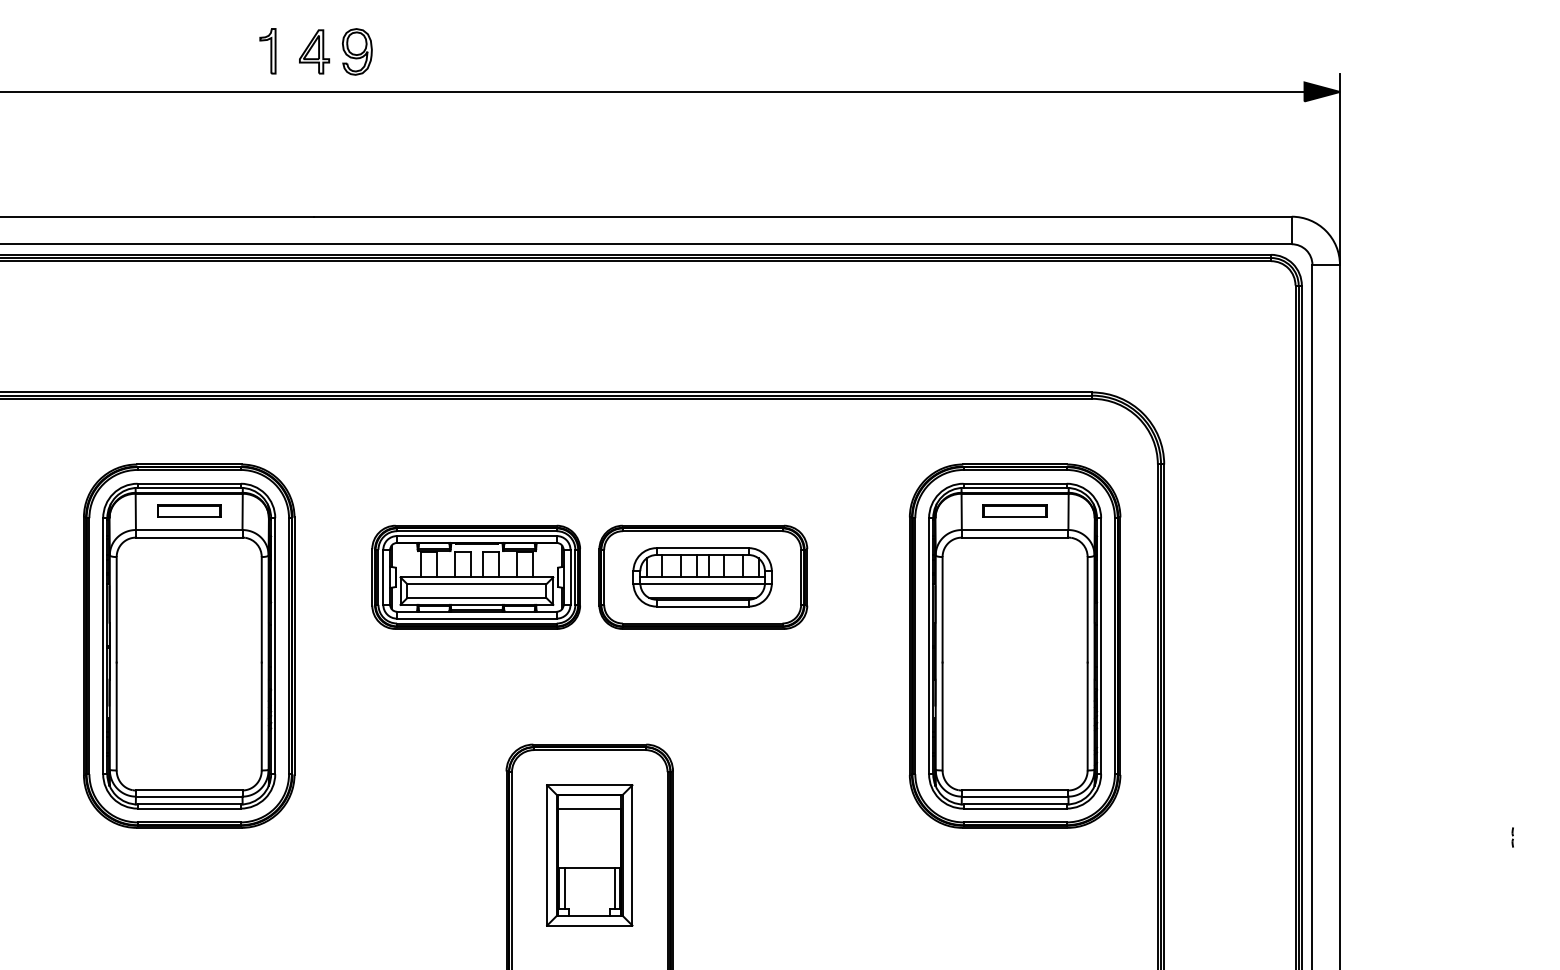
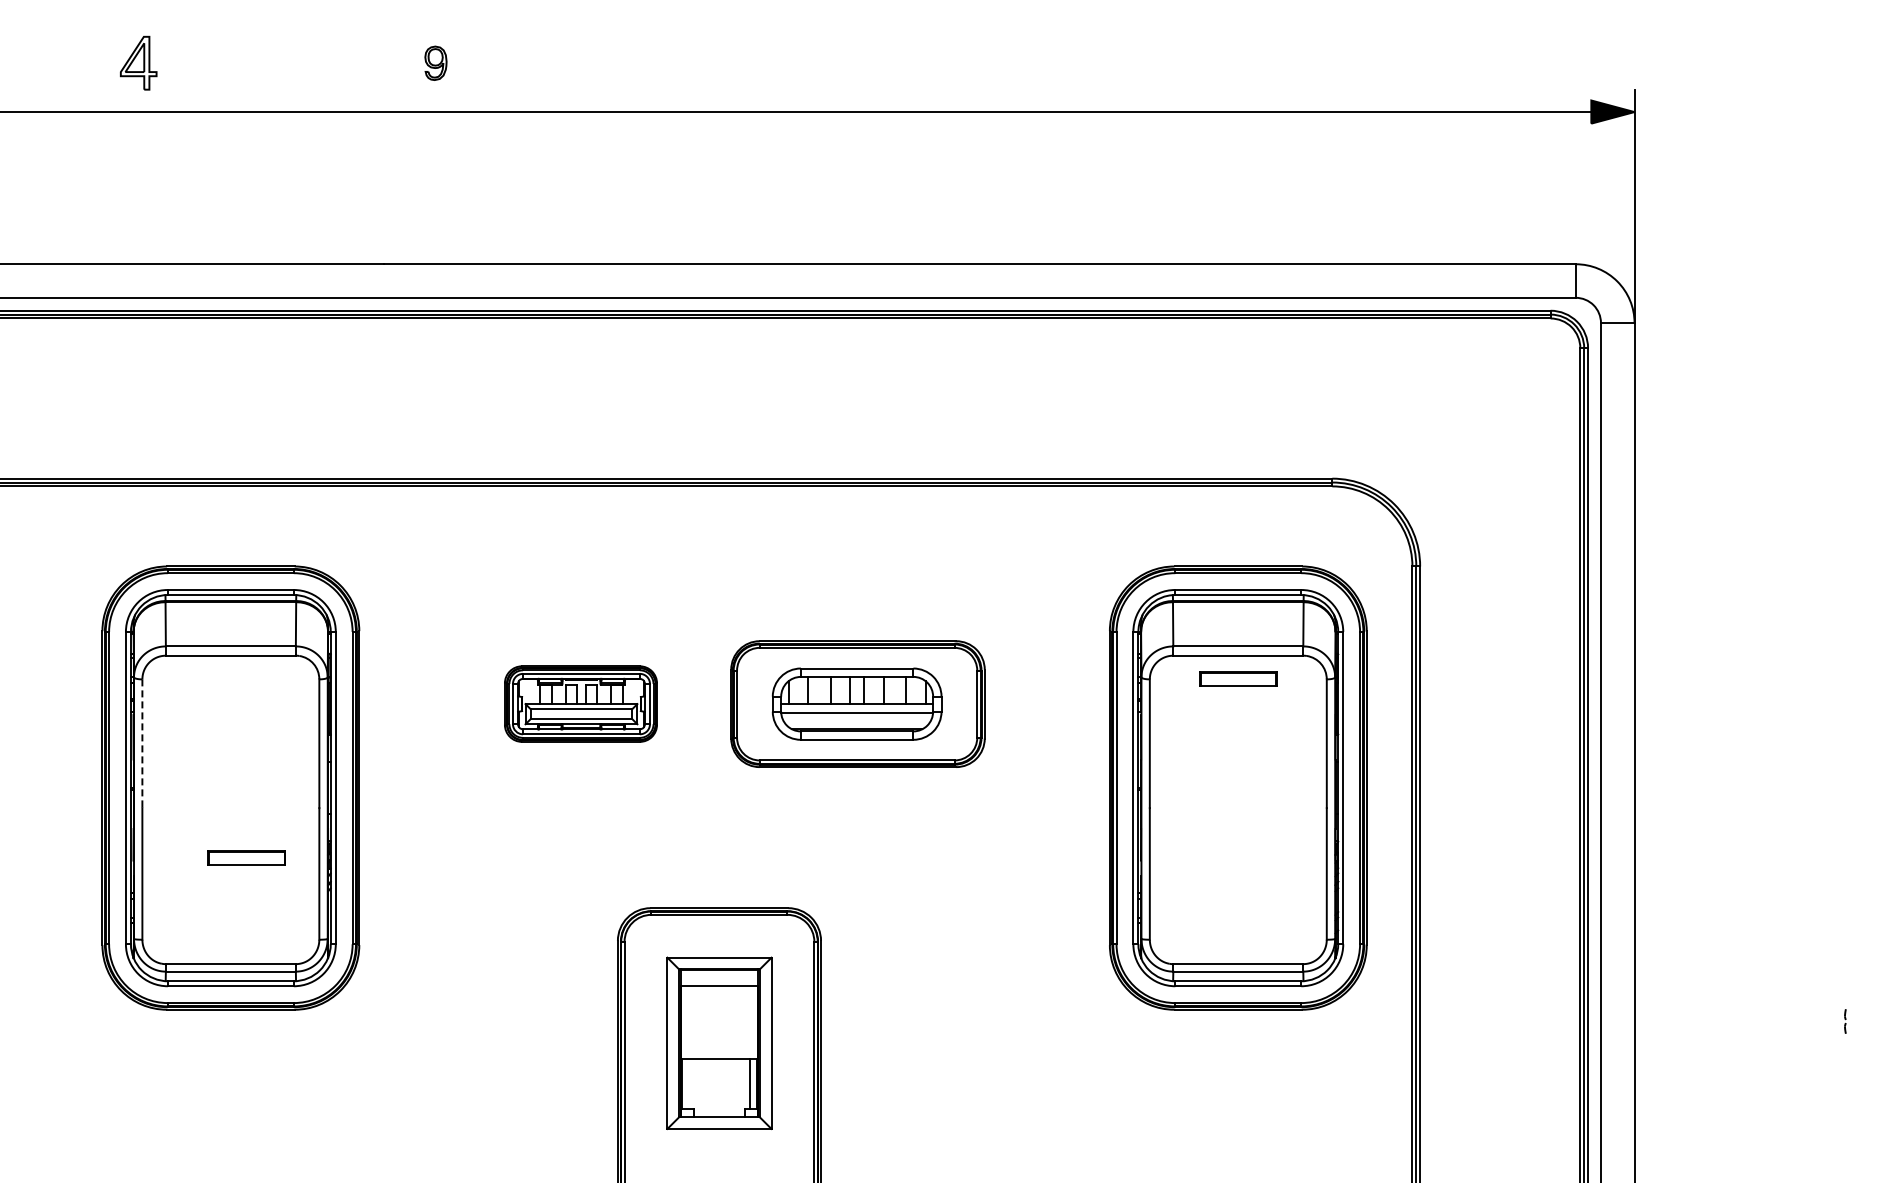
part: (267, 51) -> (326, 62), removed
part: (314, 51) -> (138, 62), moved
part: (356, 52) -> (435, 63), size x0.6
part: (188, 510) -> (246, 857), moved
part: (1015, 510) -> (1238, 678), moved
part: (475, 576) -> (580, 703), size x0.6
line: (116, 610) -> (142, 744), solid -> dashed
line: (565, 888) -> (689, 1083), removed

